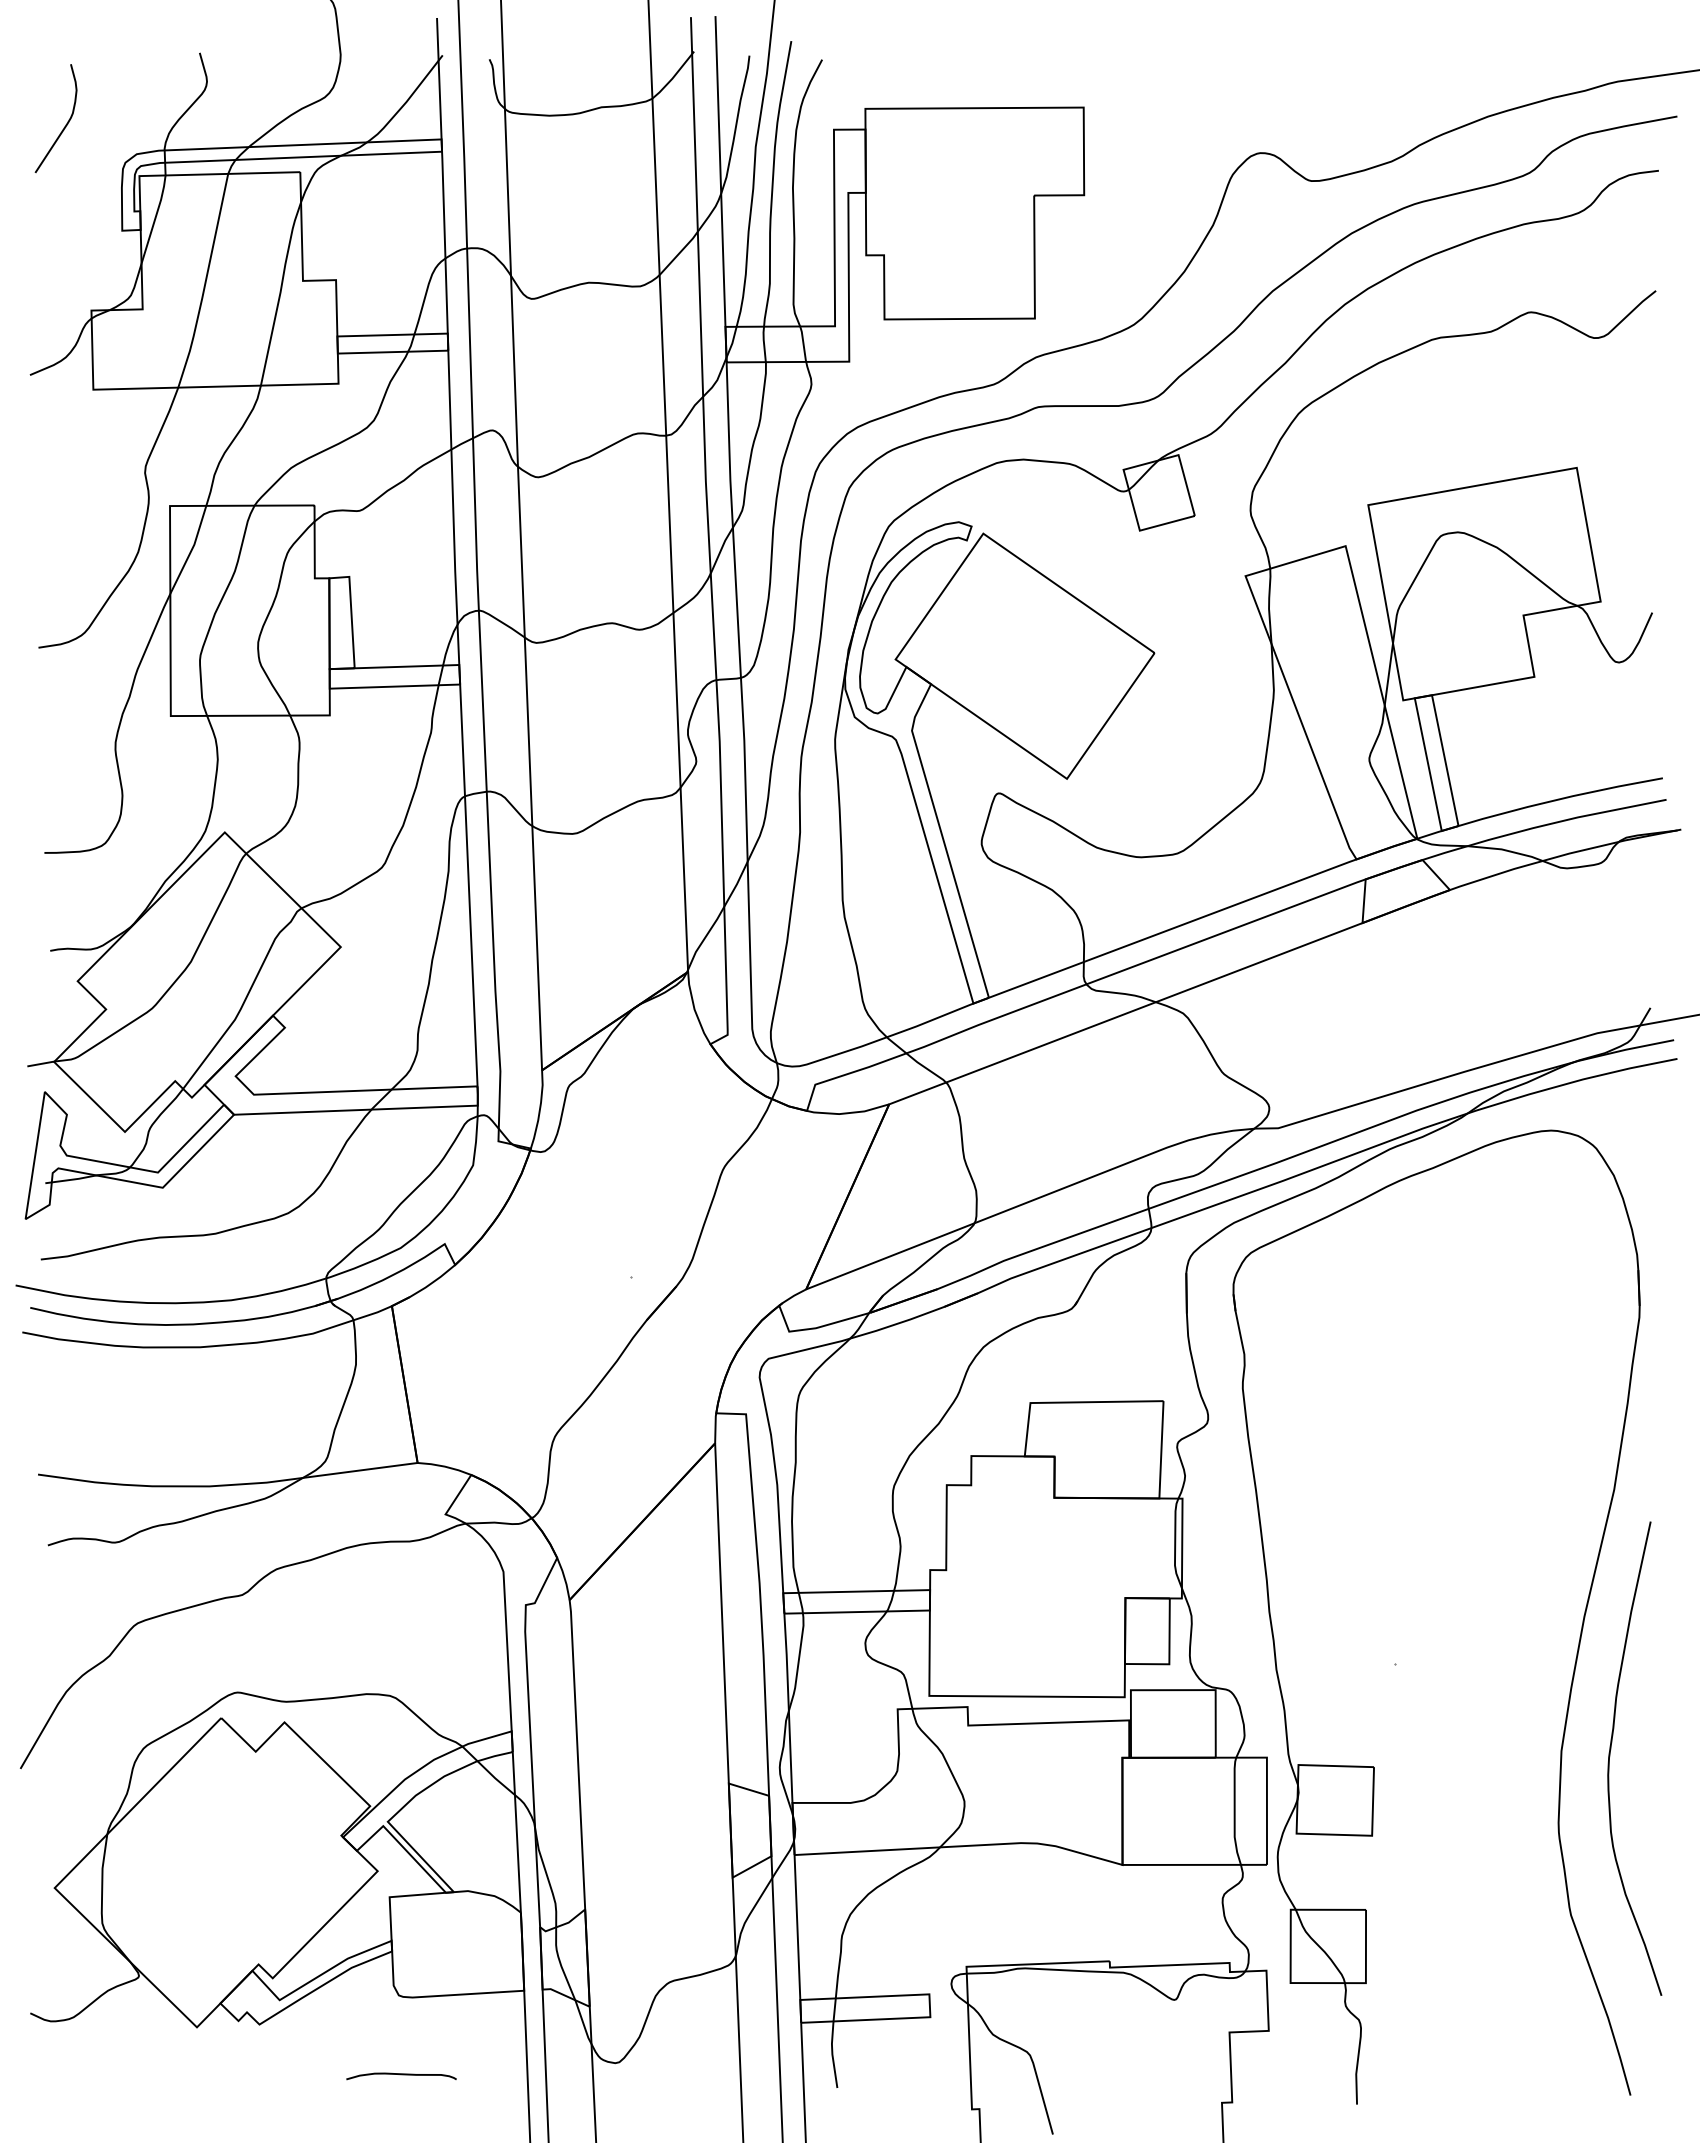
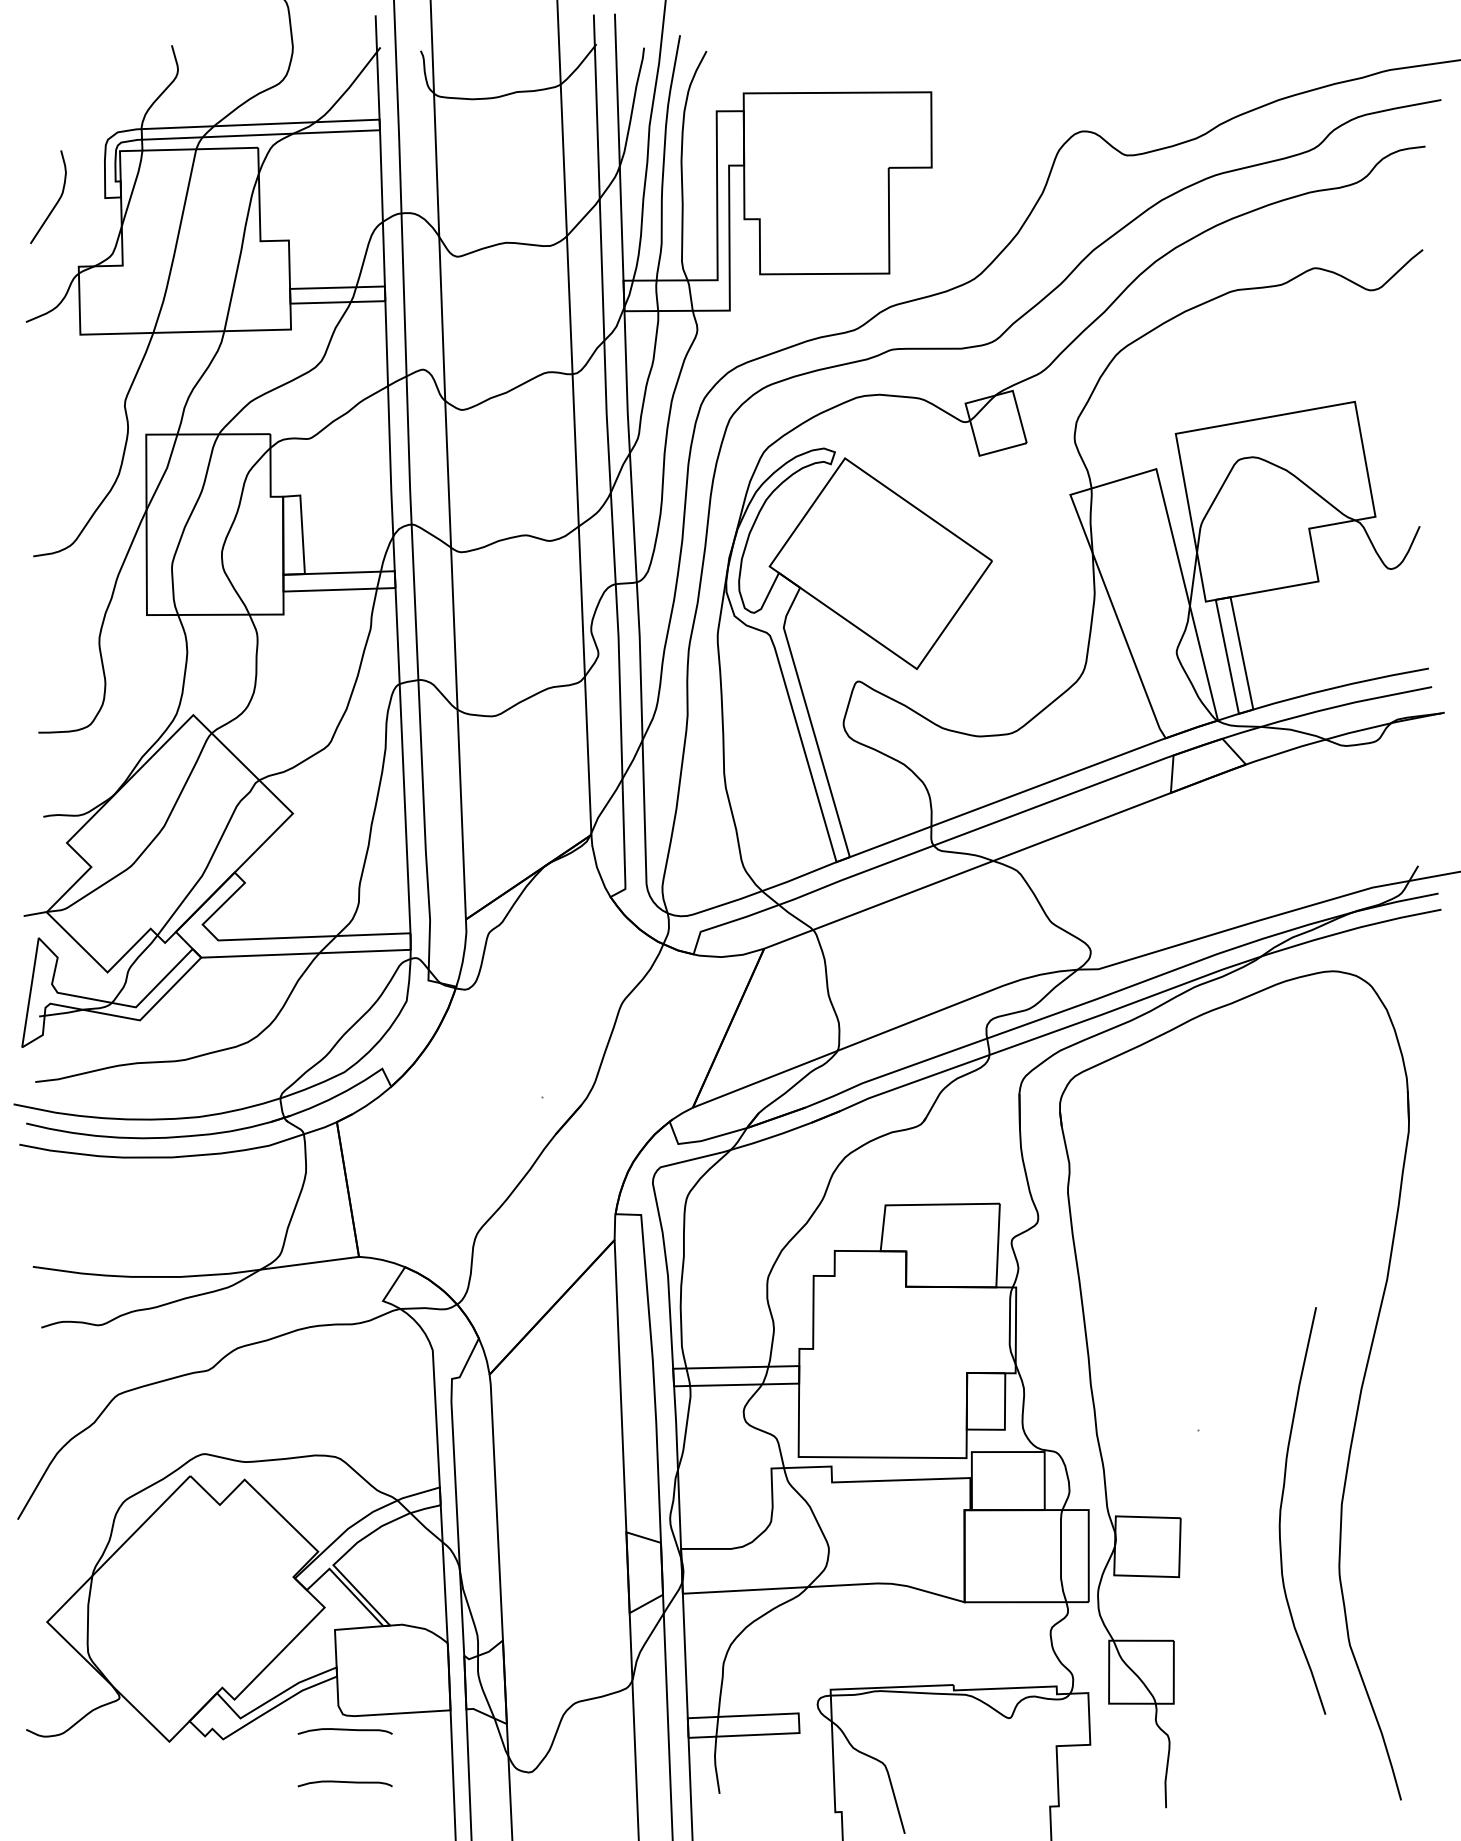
curve: (65, 124) -> (56, 202), moved
curve: (1610, 1756) -> (1281, 1509), moved
curve: (401, 2014) -> (345, 1730), added

